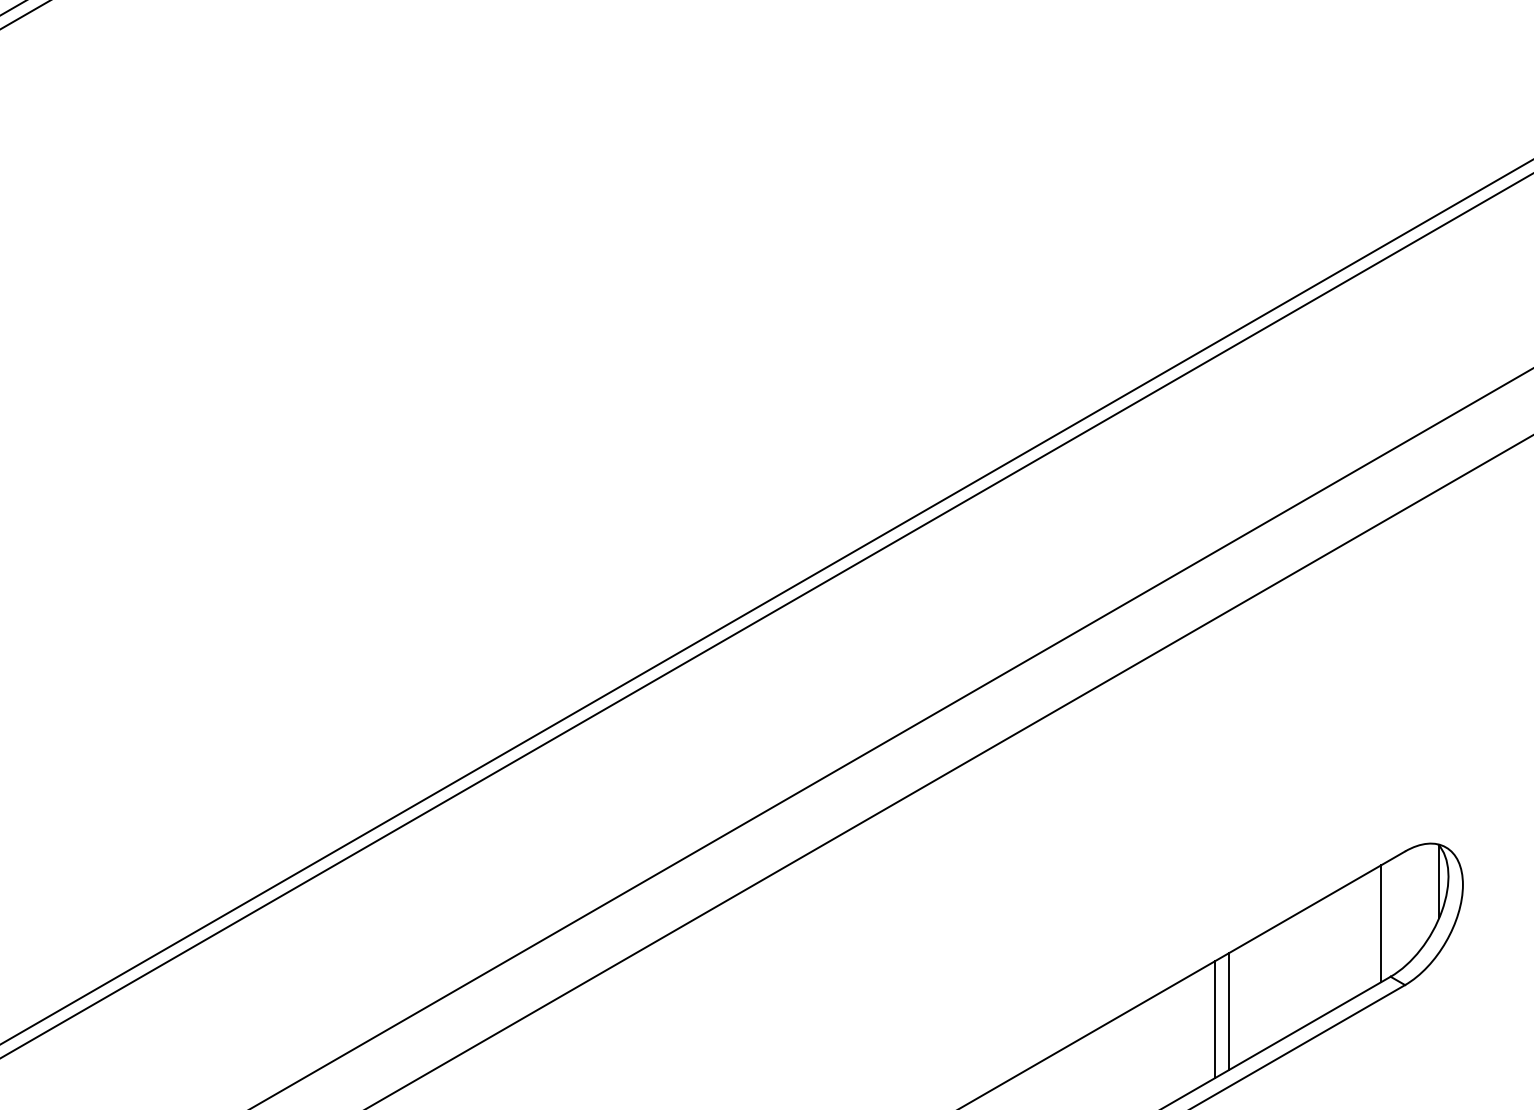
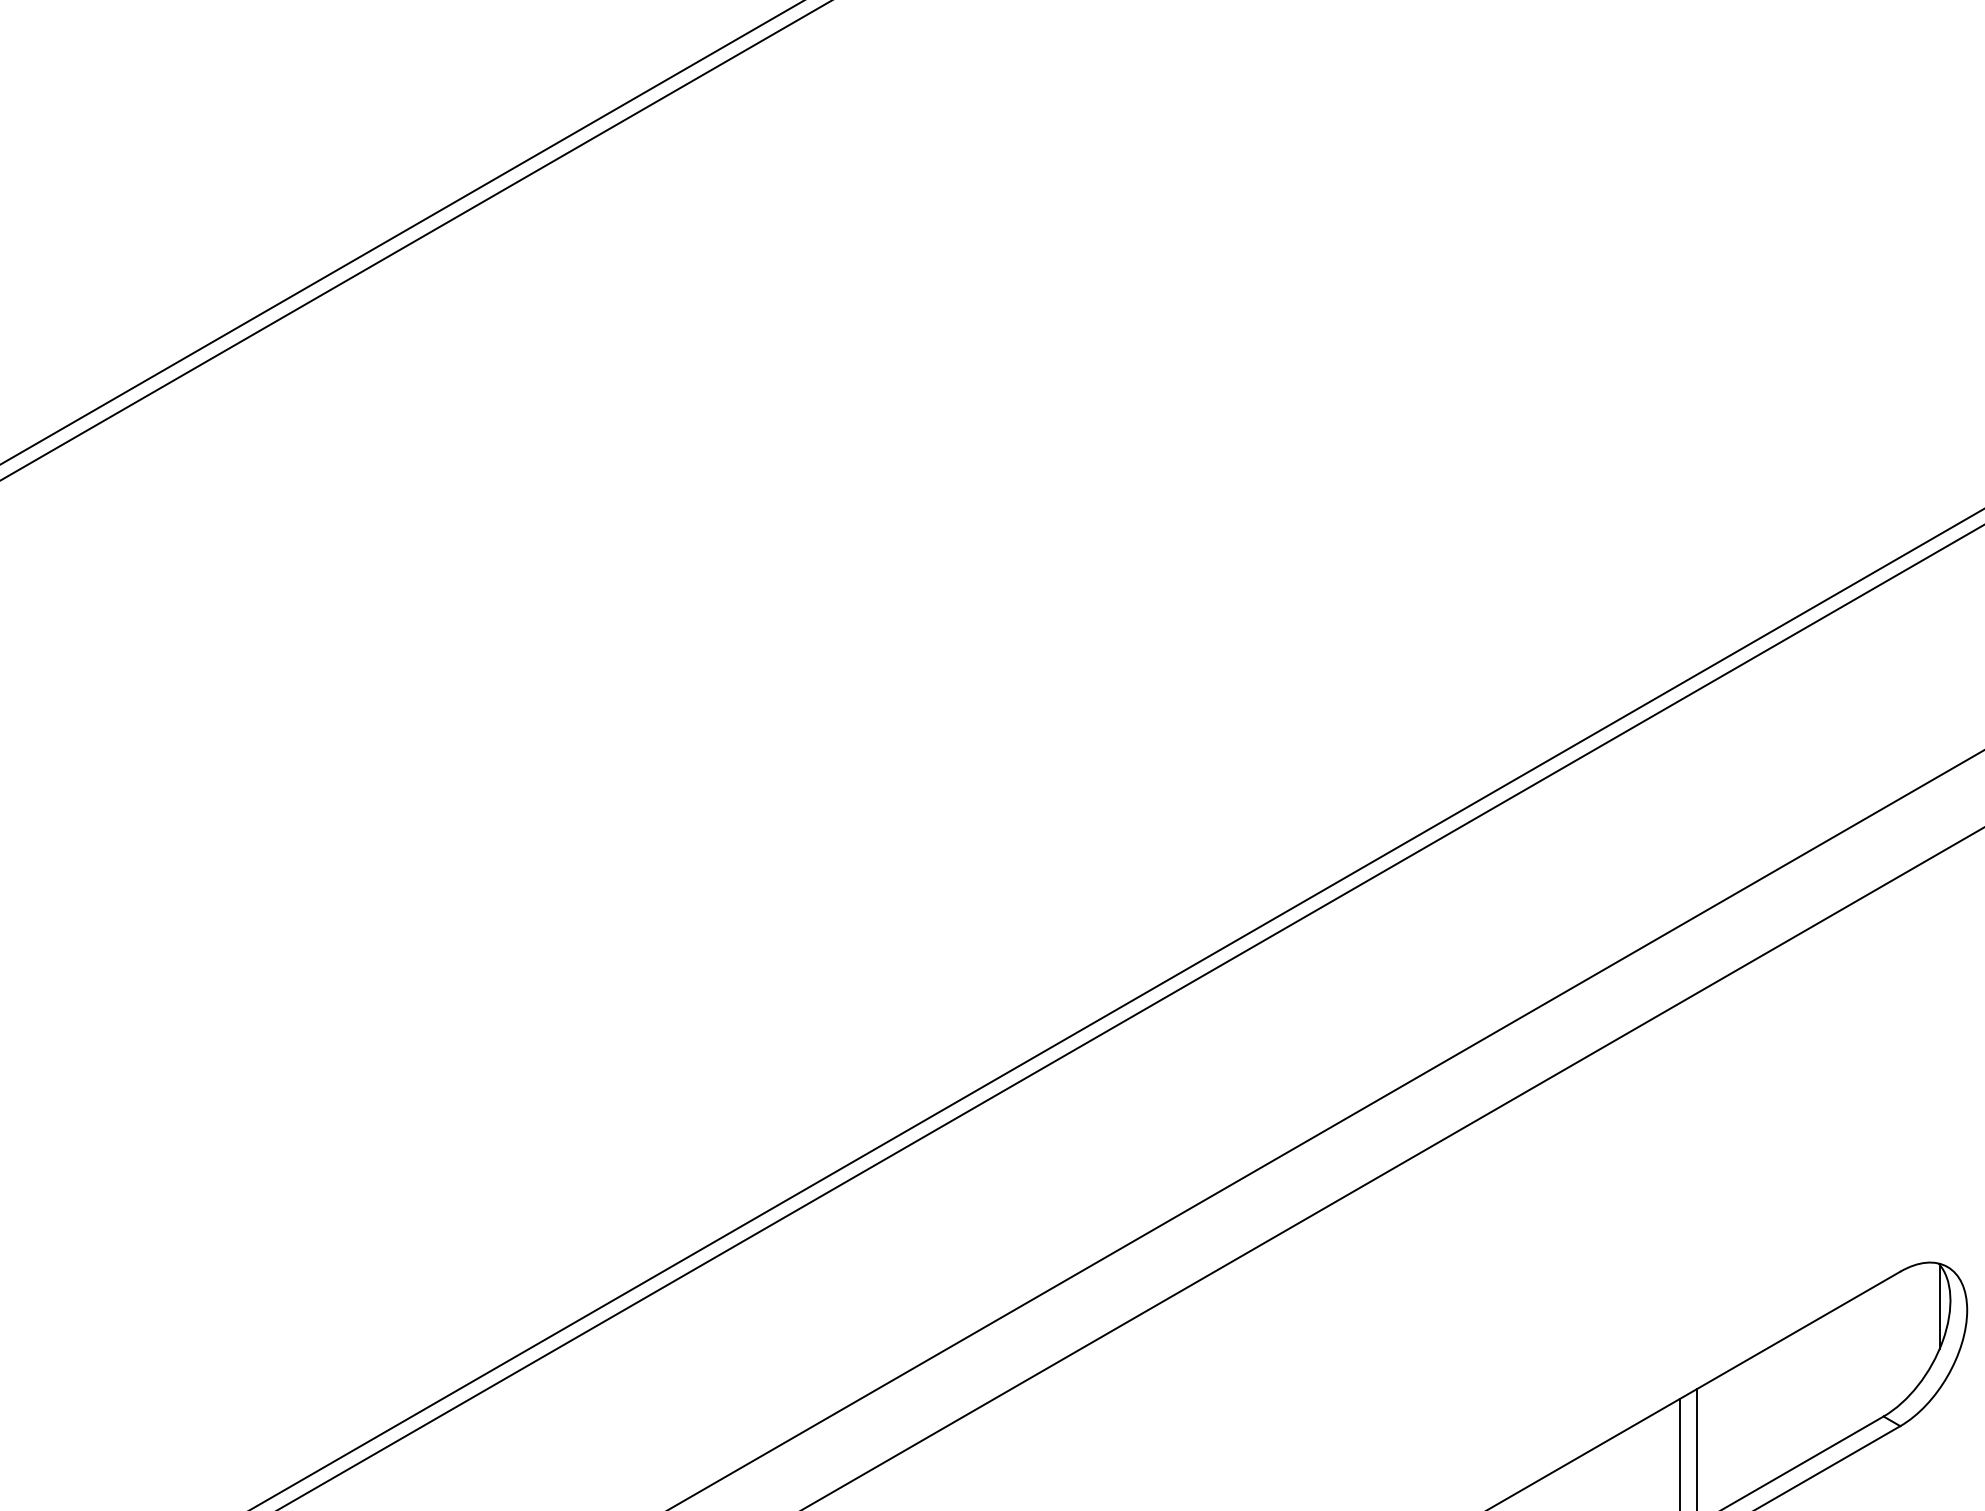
line: (1381, 923) -> (1872, 1354), removed

